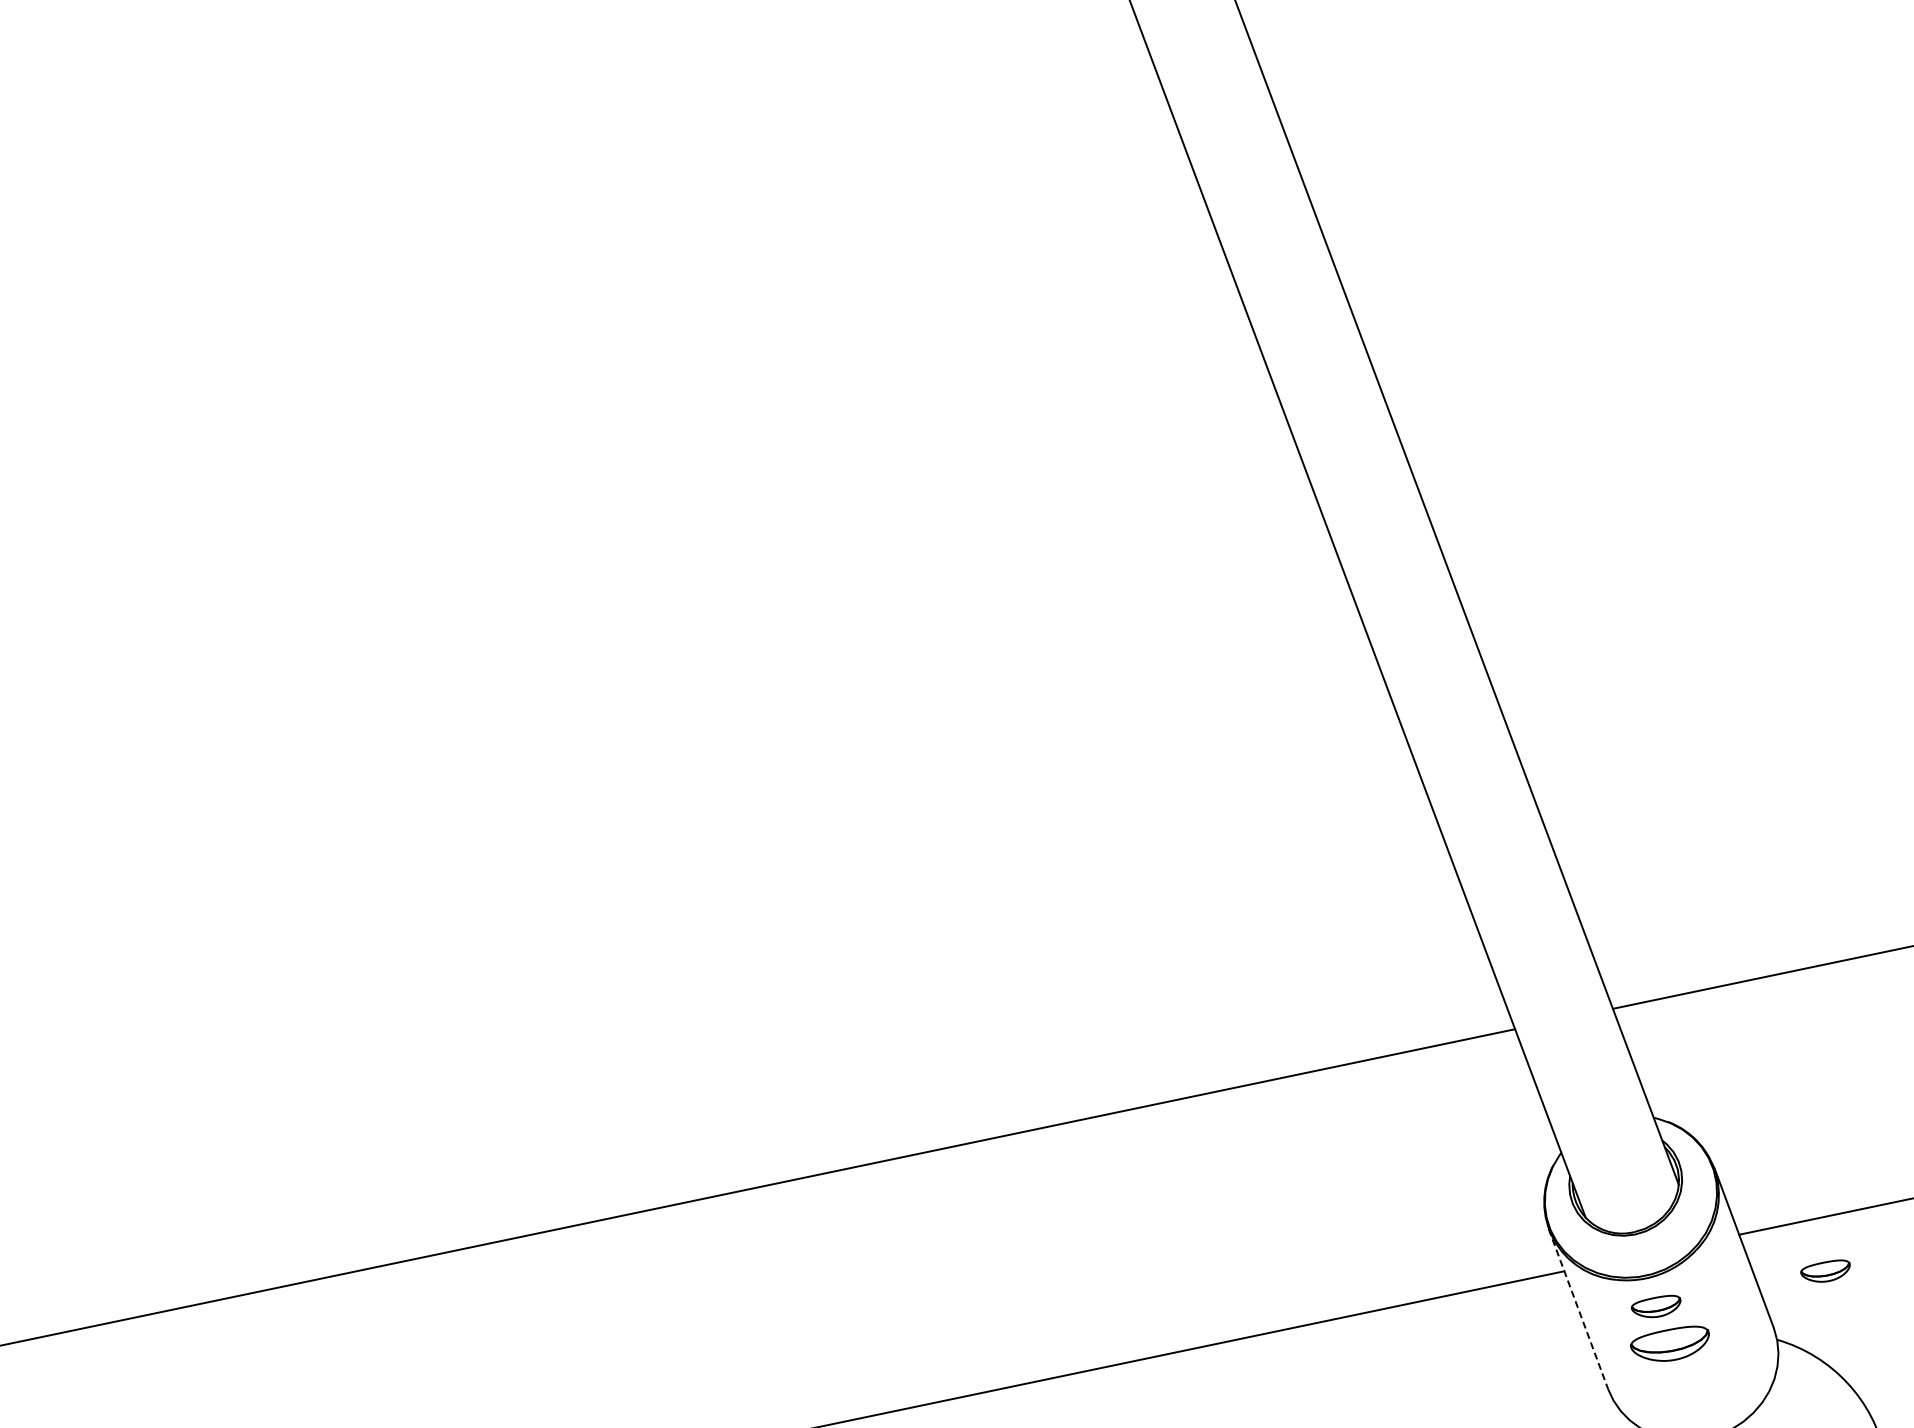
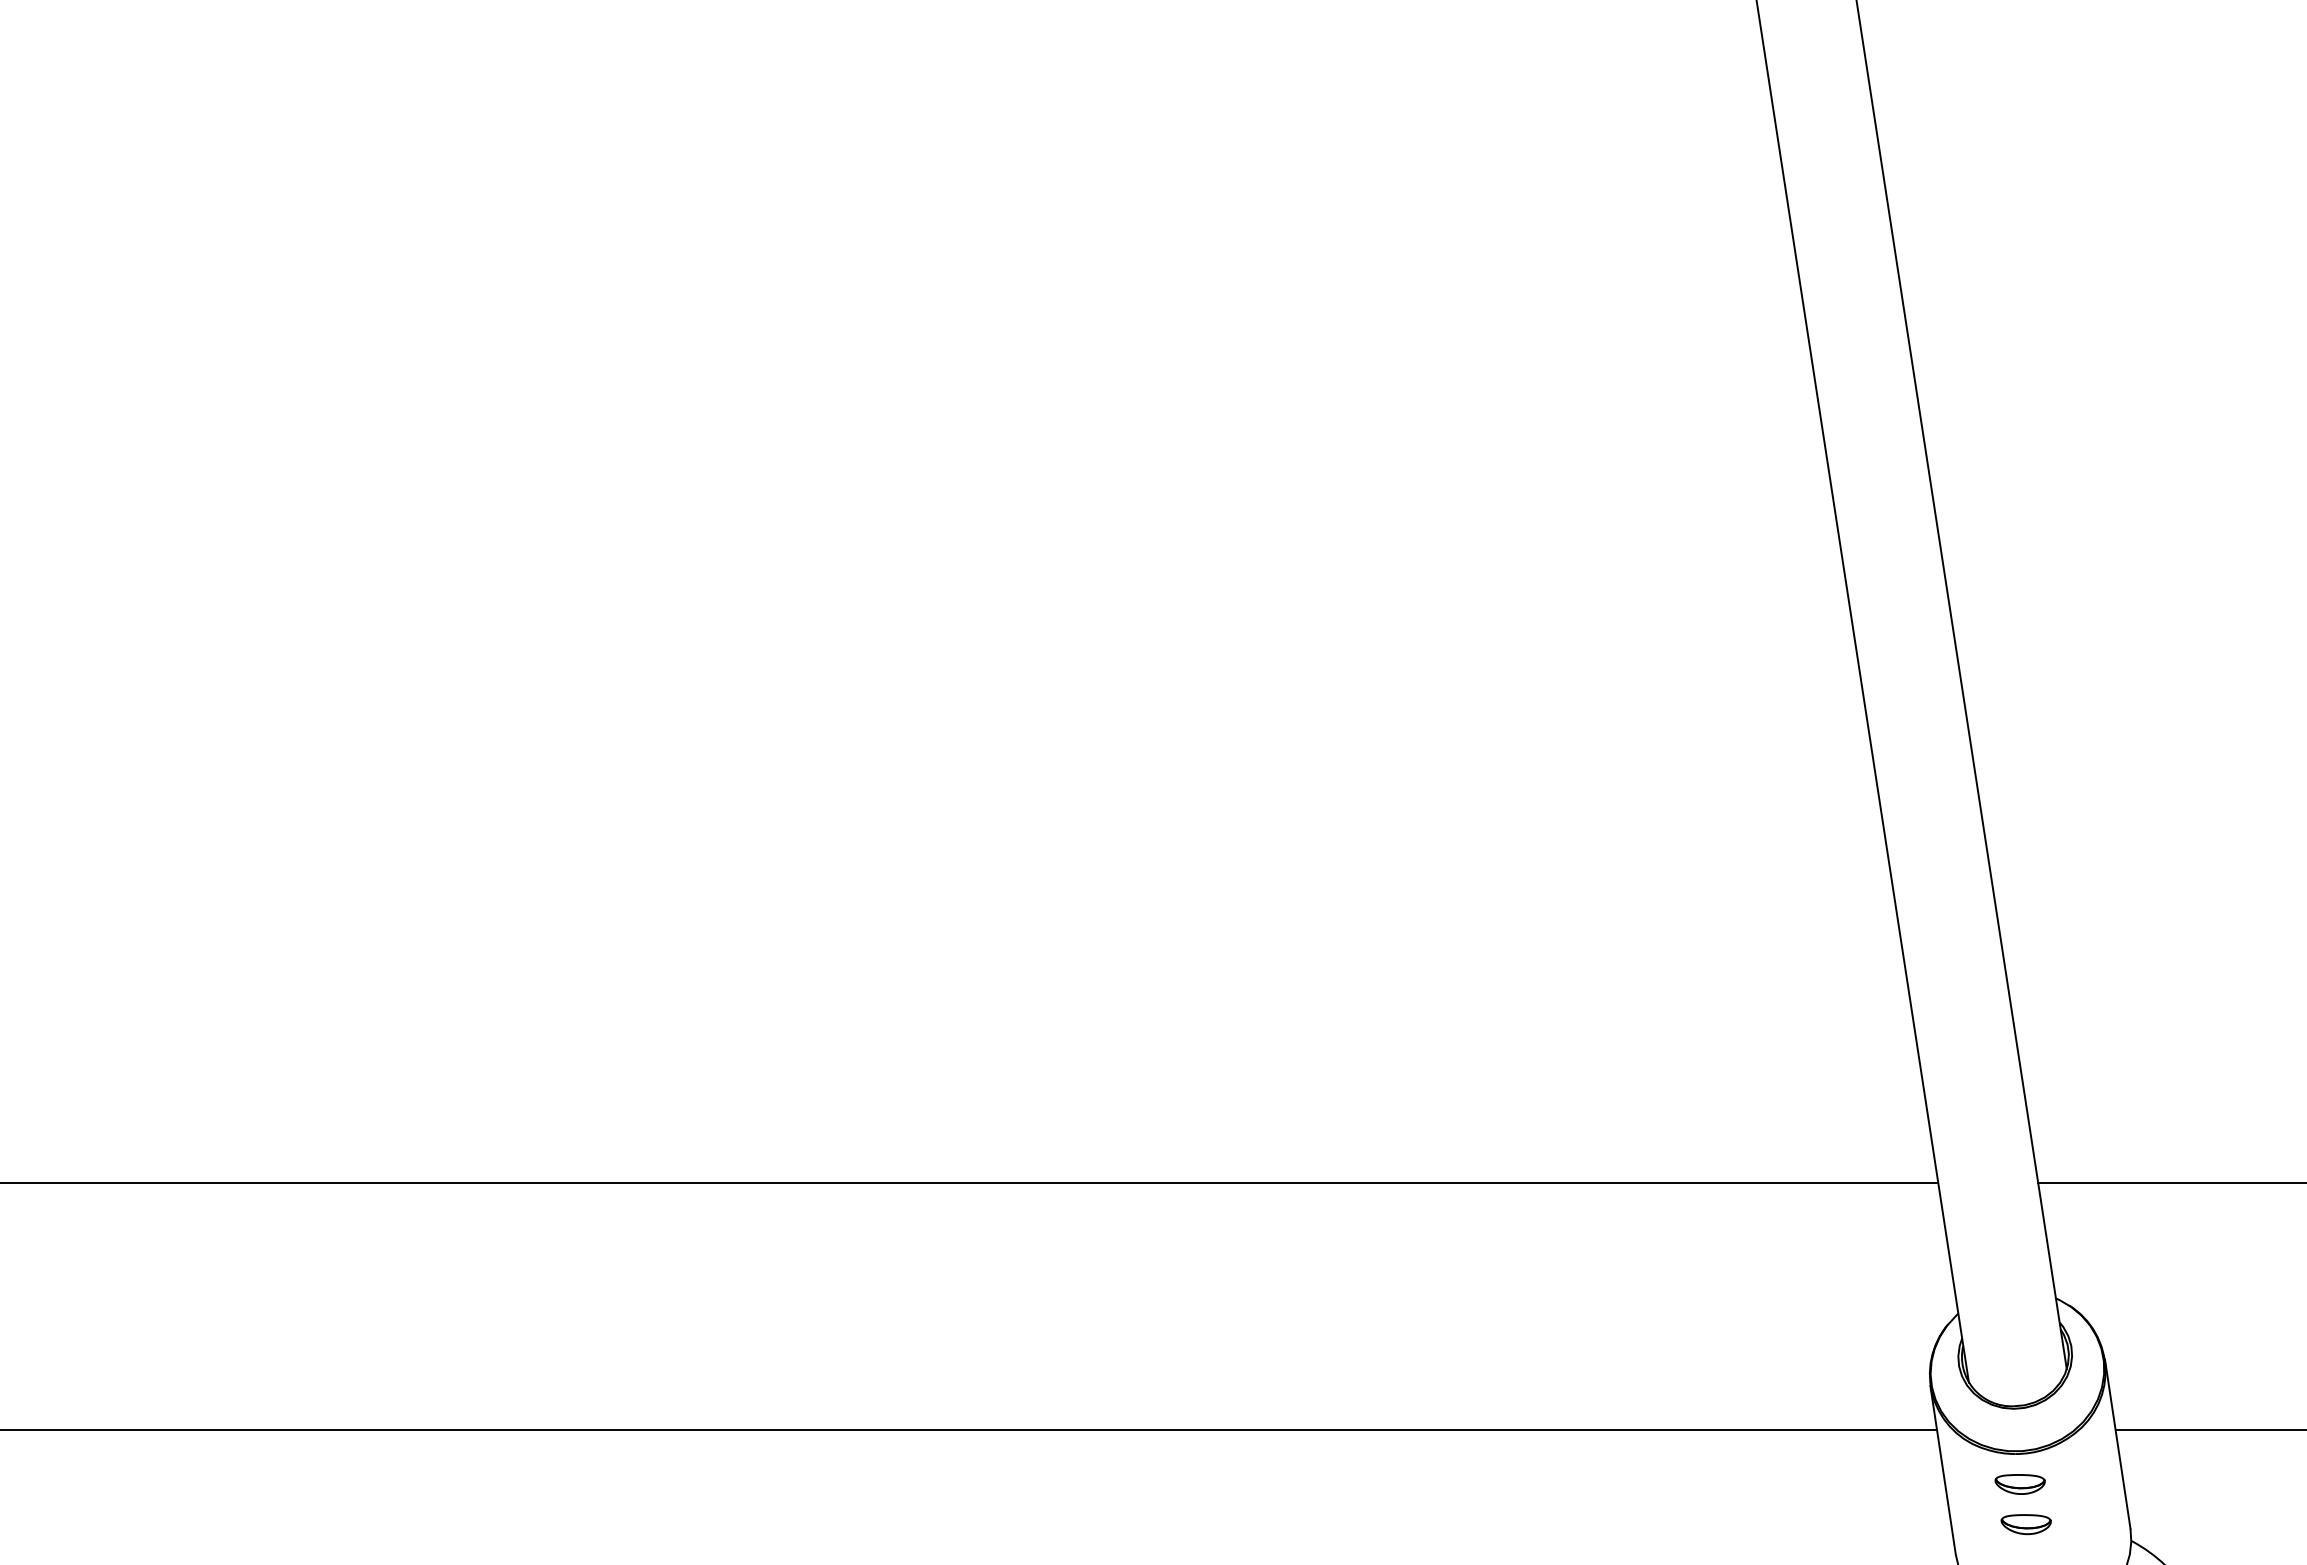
part: (1825, 1272) -> (2192, 1484), removed
line: (1578, 1309) -> (1943, 1470), dashed -> solid
part: (1670, 1345) -> (2025, 1524), size x0.62

